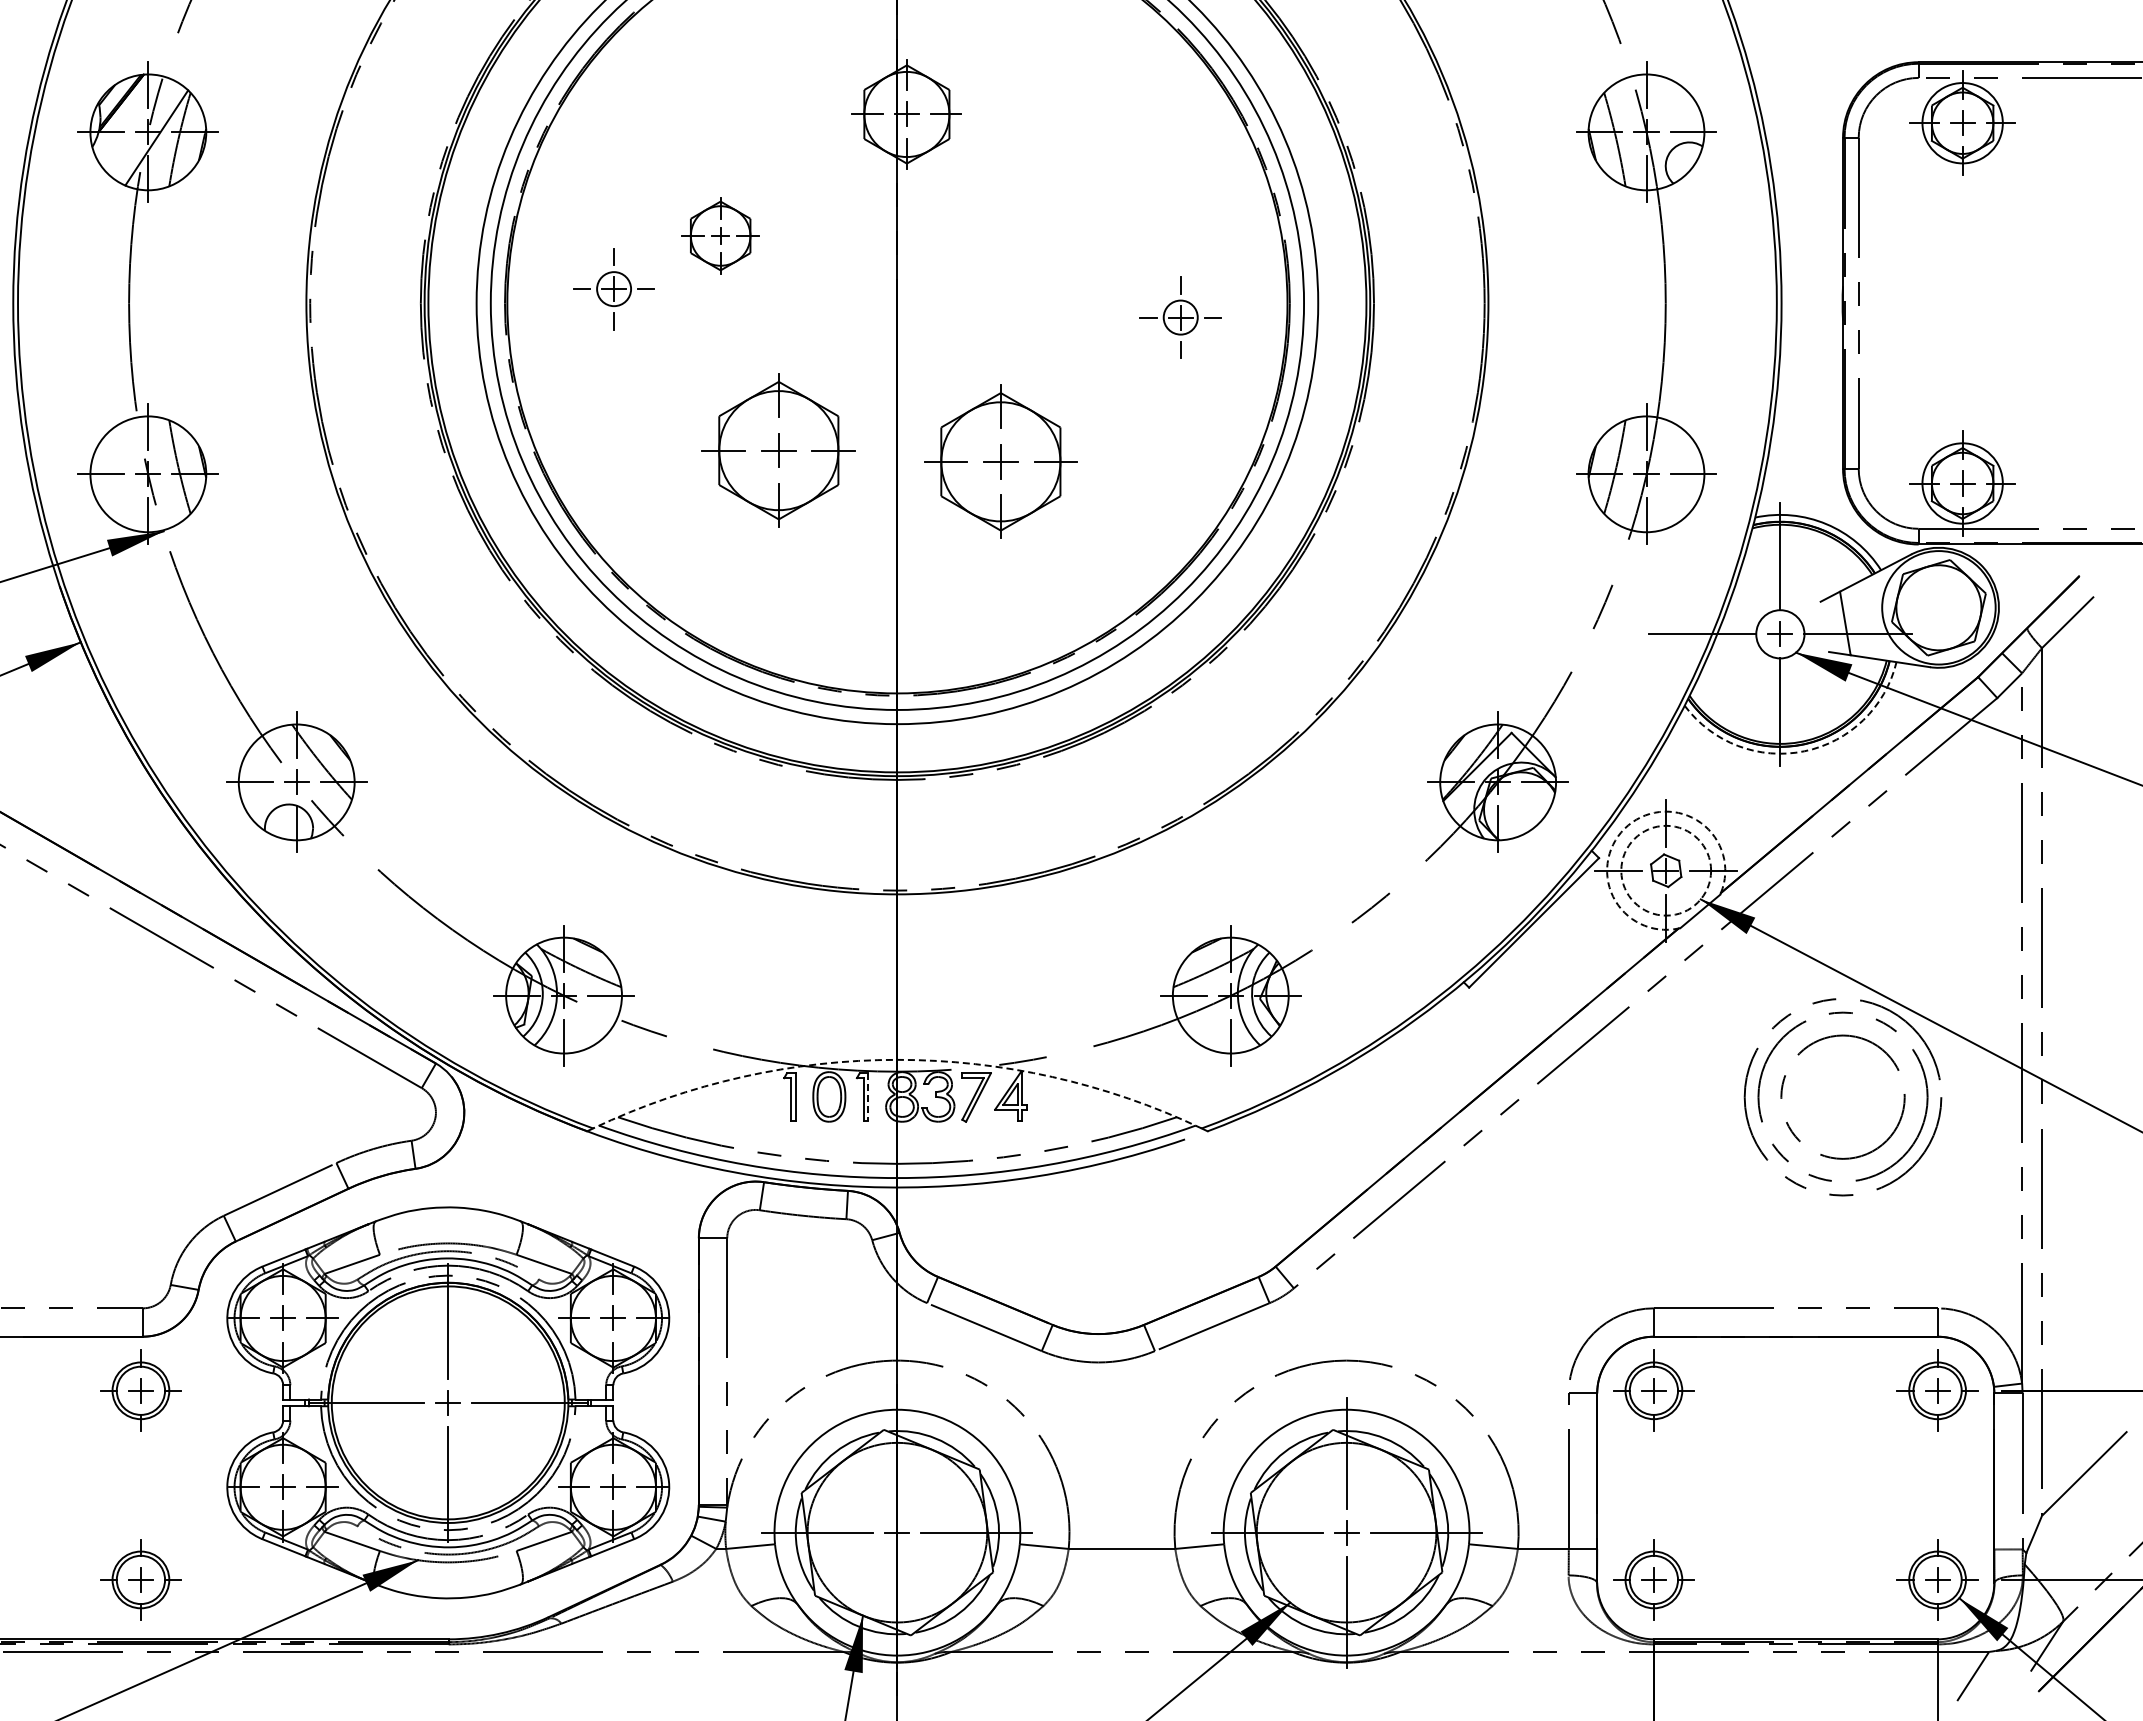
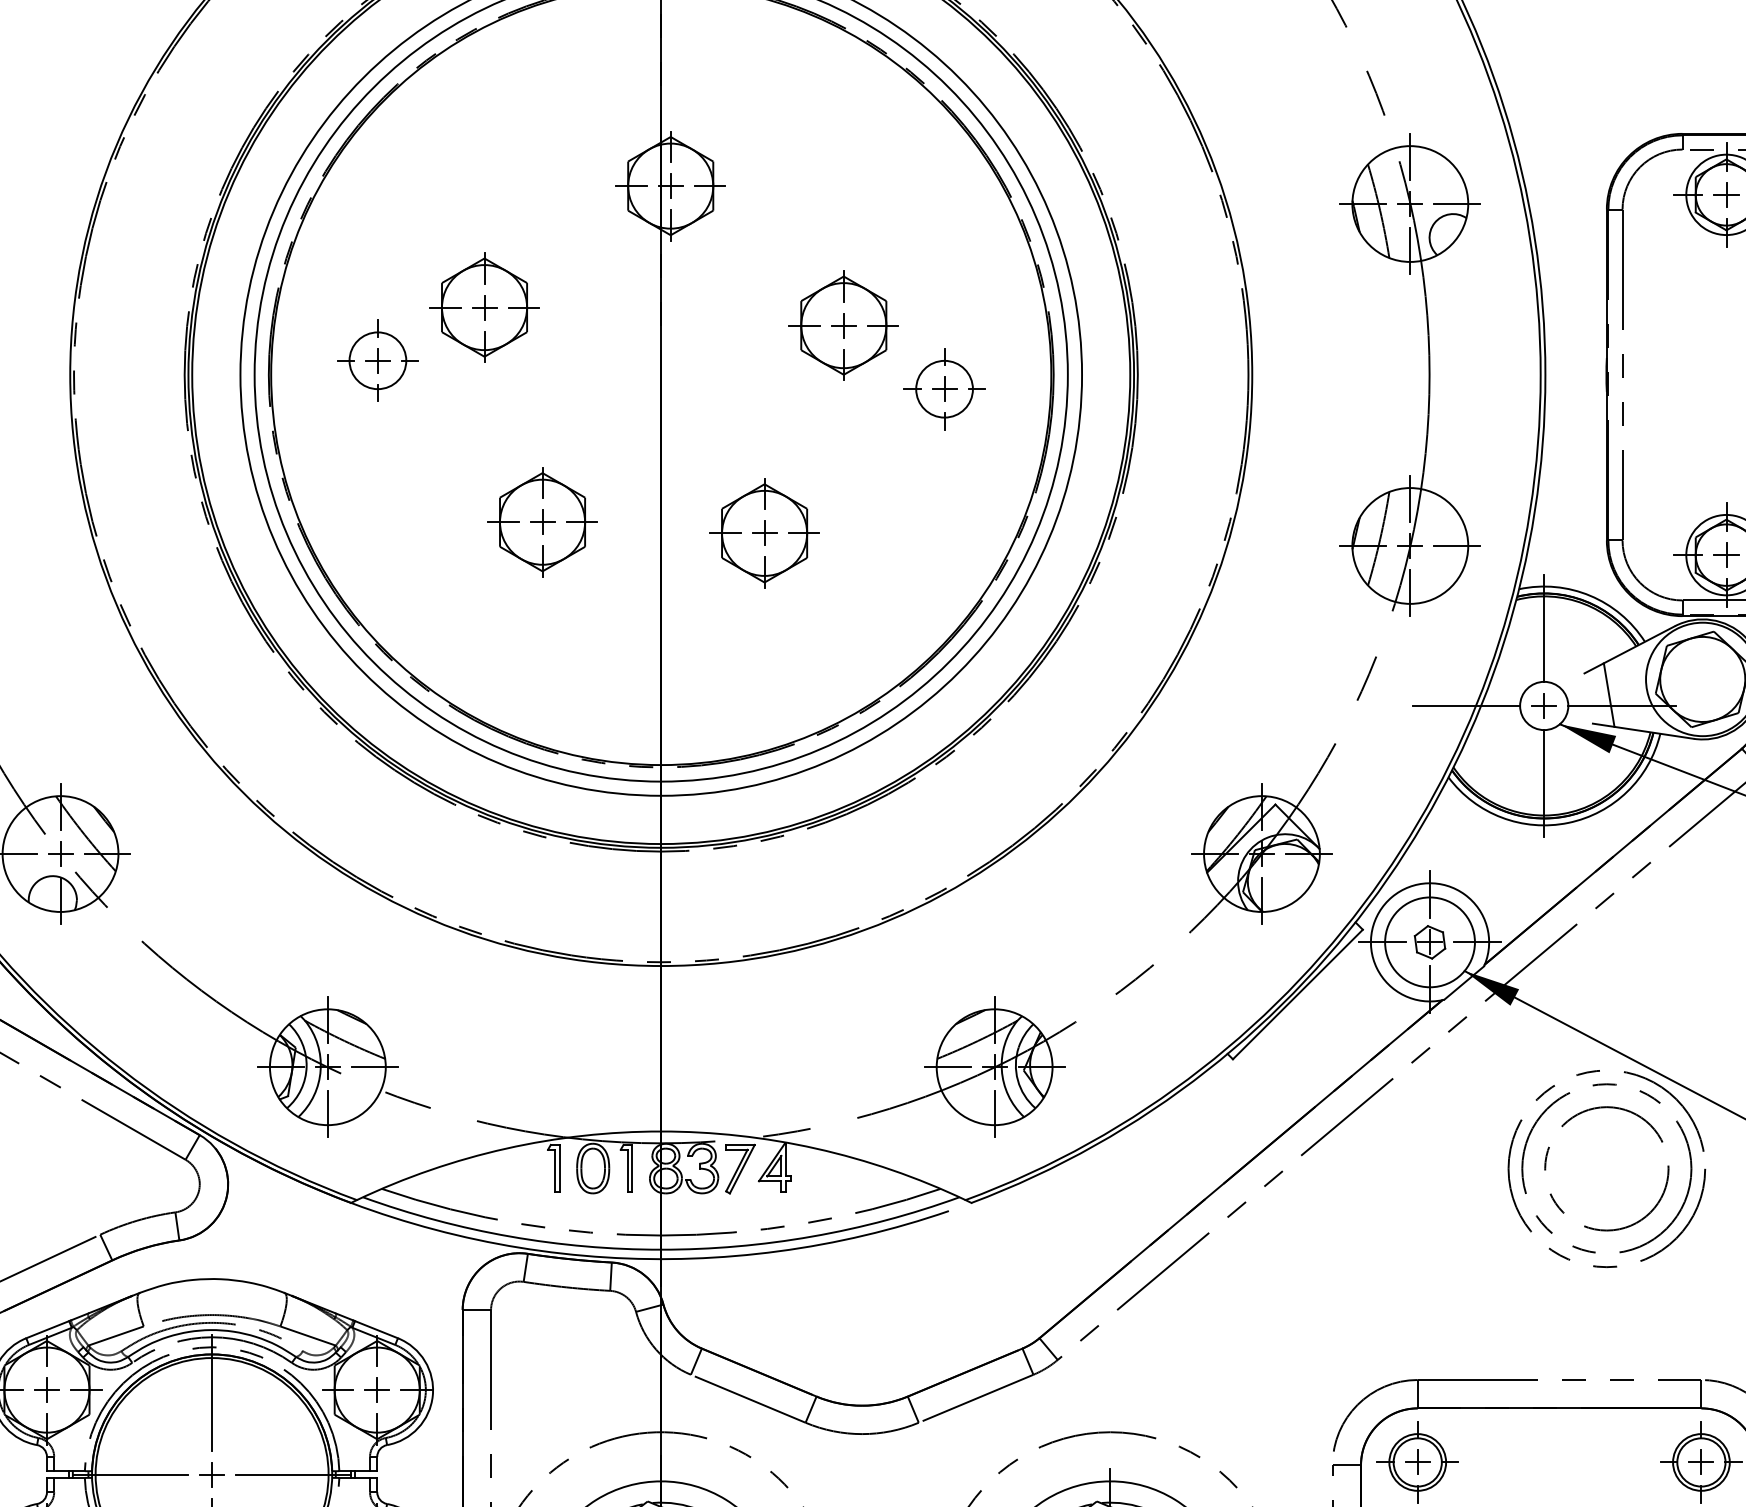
part: (720, 235) -> (484, 307), size x1.43
part: (1079, 253) -> (843, 325), added
circle: (613, 288) -> (377, 360), size x1.67
circle: (1180, 317) -> (944, 389), size x1.67
part: (778, 450) -> (542, 522), size x0.71
part: (1000, 461) -> (764, 533), size x0.71
arc: (1804, 751) -> (1568, 823), dashed -> solid
arc: (1628, 825) -> (1392, 897), dashed -> solid
circle: (1666, 870) -> (1430, 942), dashed -> solid
arc: (897, 1059) -> (661, 1131), dashed -> solid
line: (868, 1096) -> (632, 1168), dashed -> solid

